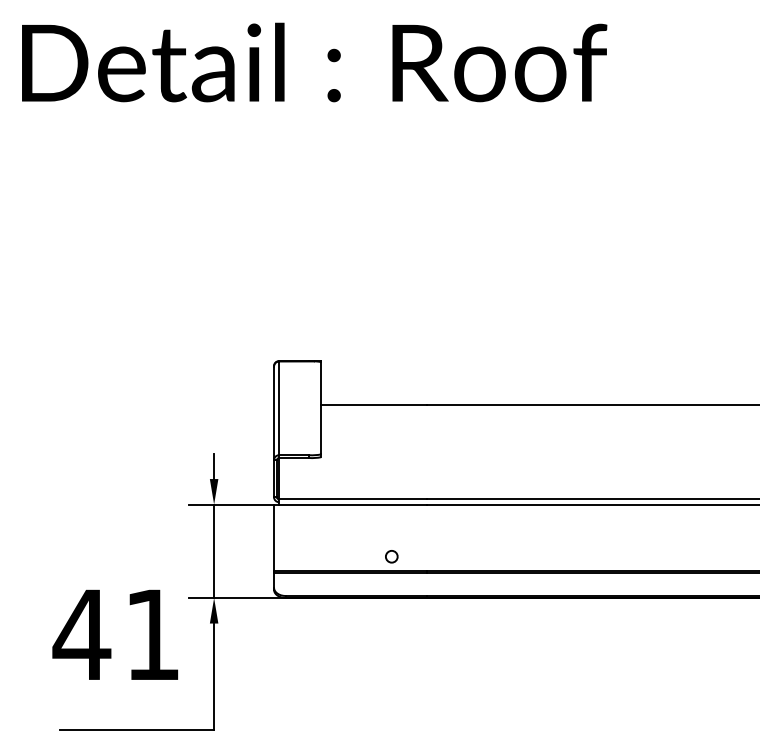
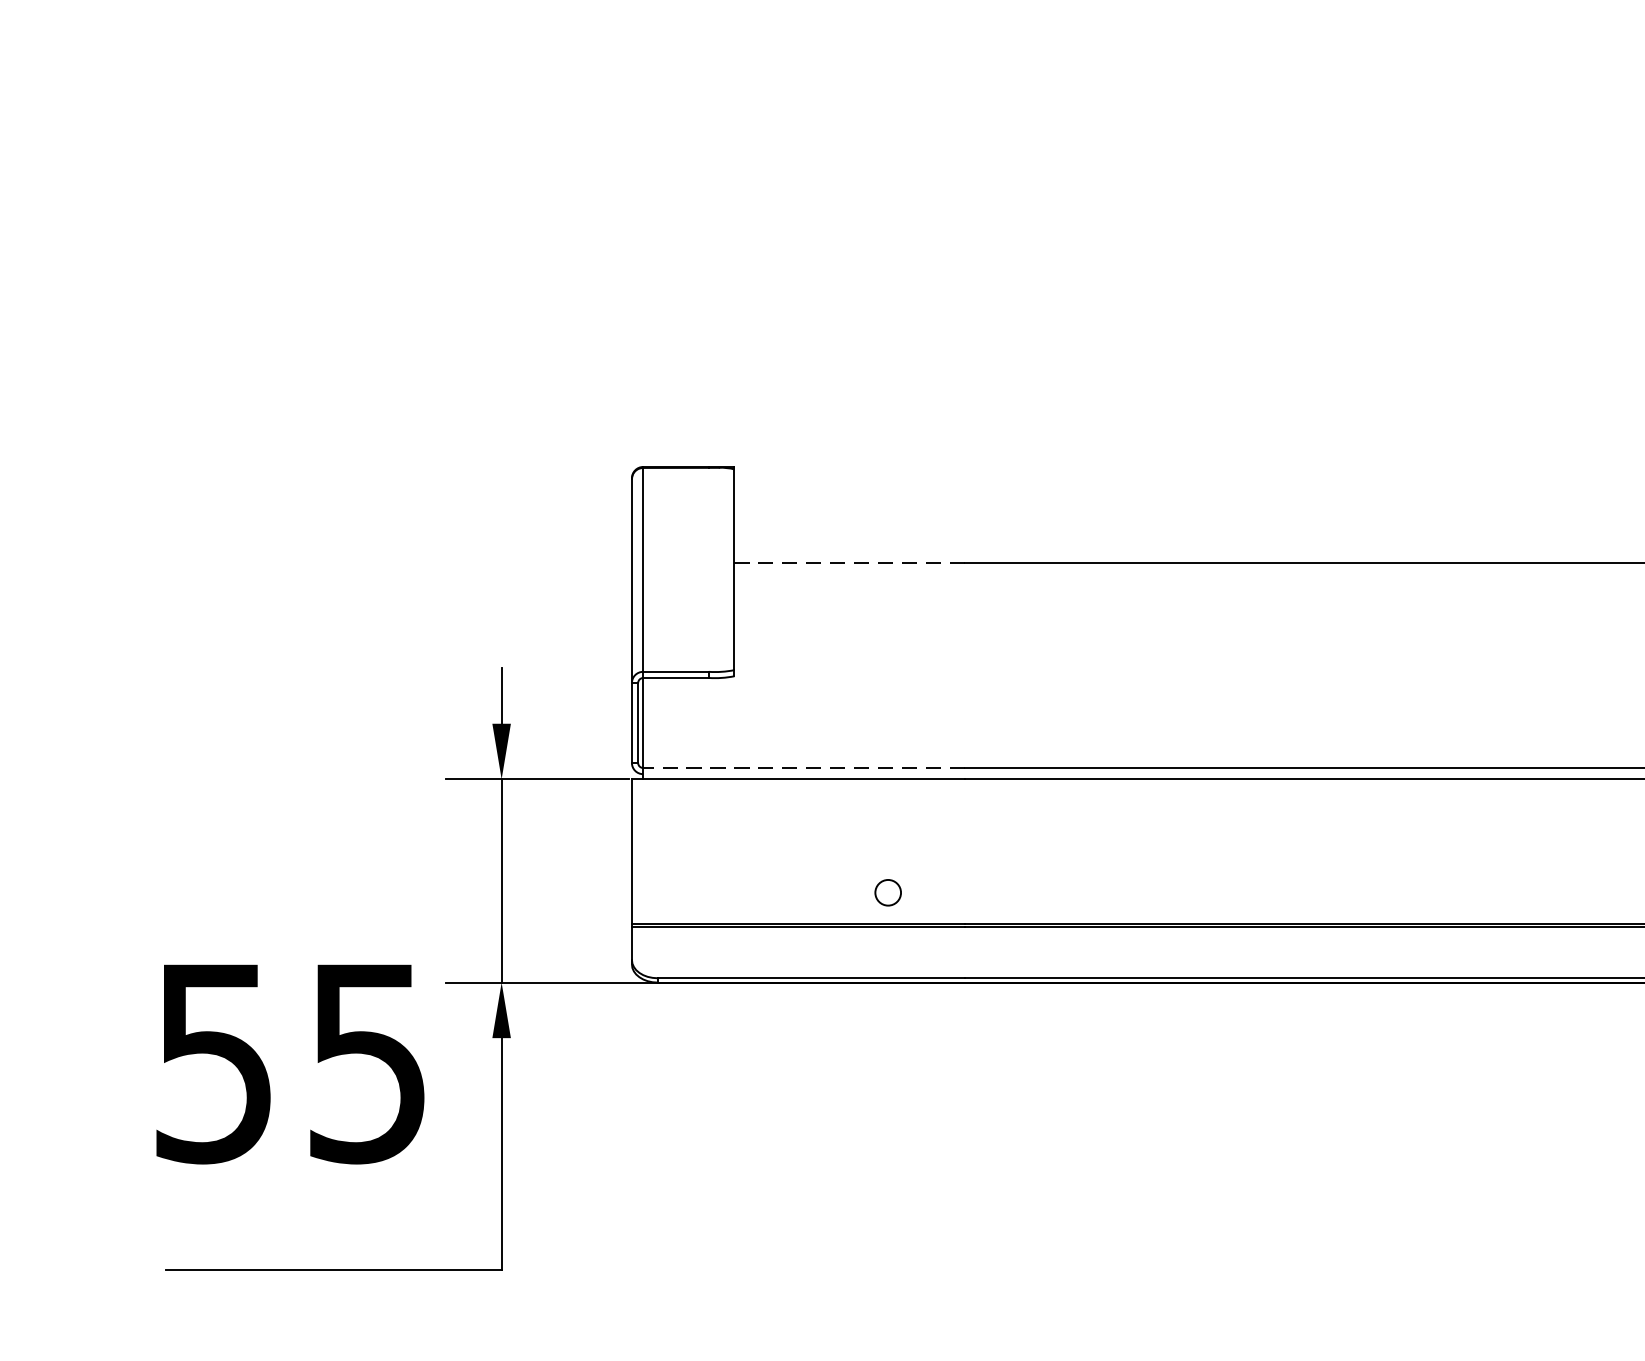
line: (374, 405) -> (850, 563), solid -> dashed
line: (353, 499) -> (804, 768), solid -> dashed
text: (115, 635) -> (287, 1064), 41 -> 55

